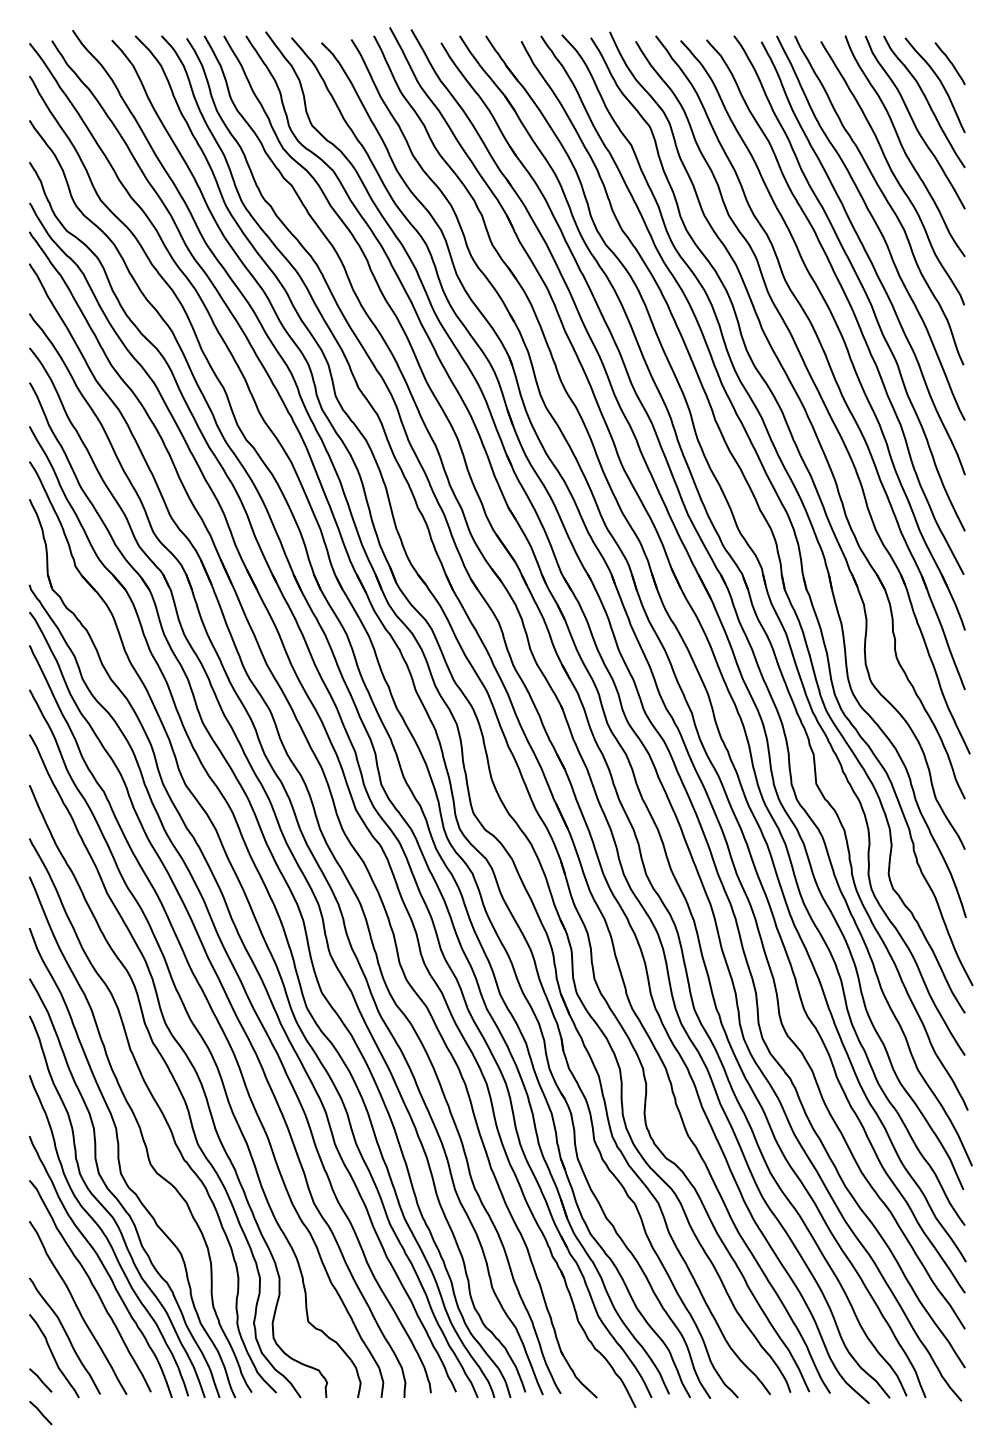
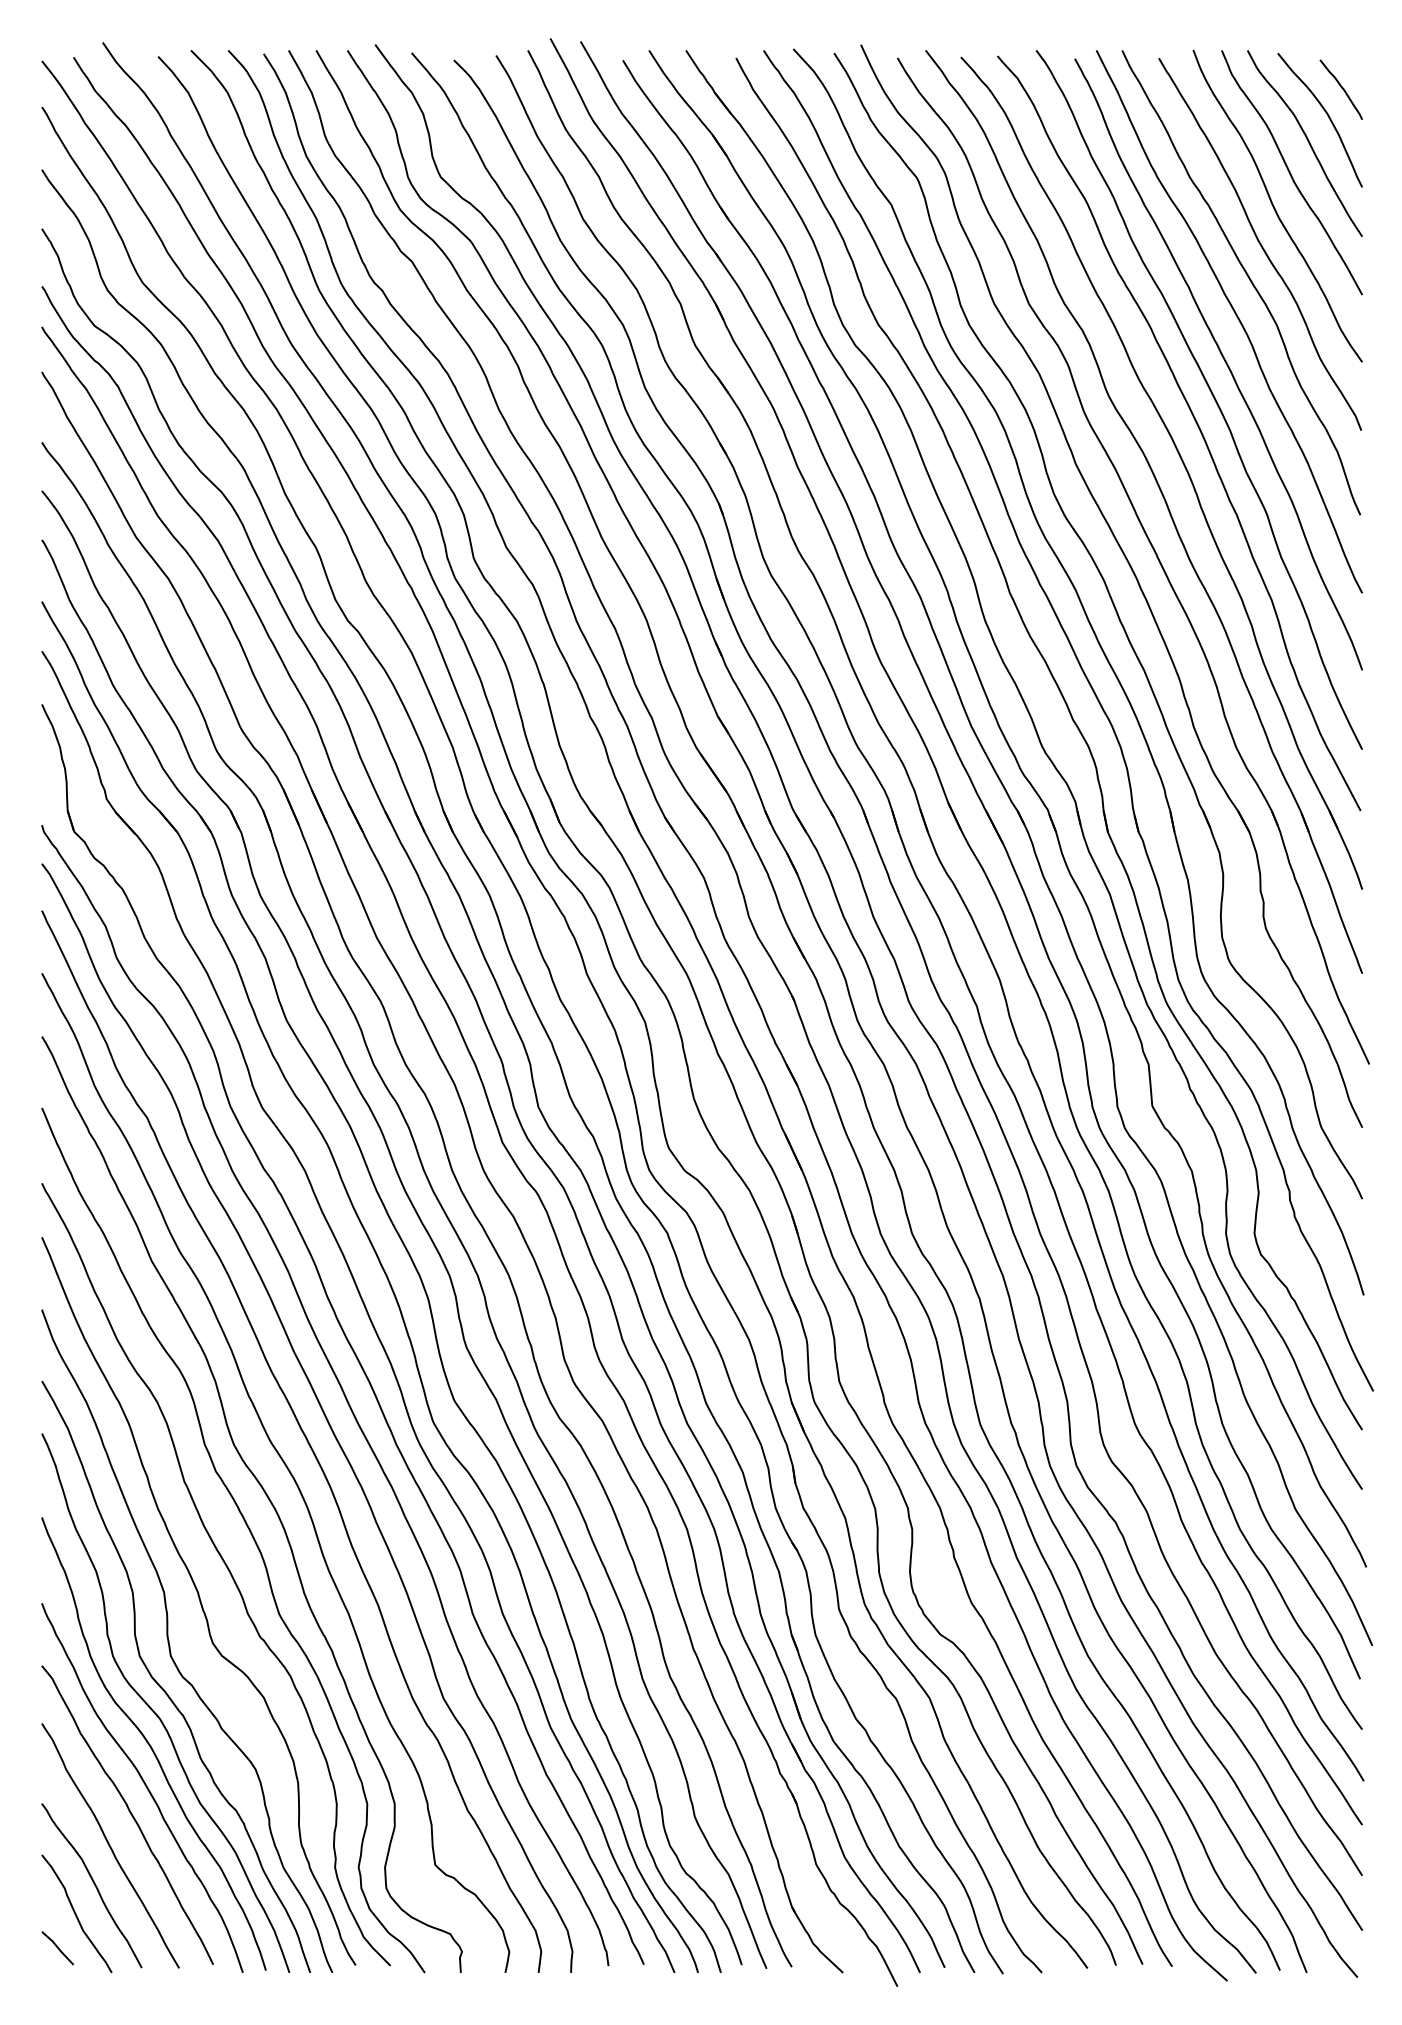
line: (40, 1413) -> (57, 1994), removed

